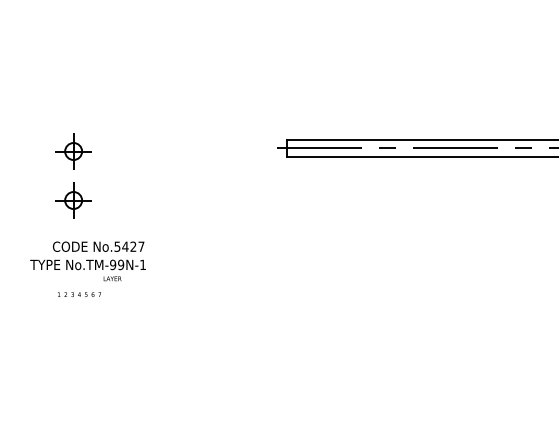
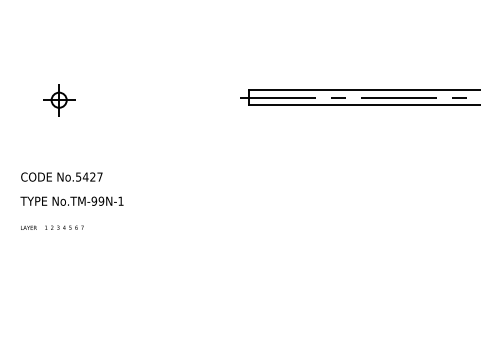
part: (73, 200) -> (59, 143), removed
text: (98, 246) -> (61, 176), moved
text: (112, 278) -> (28, 227), moved

